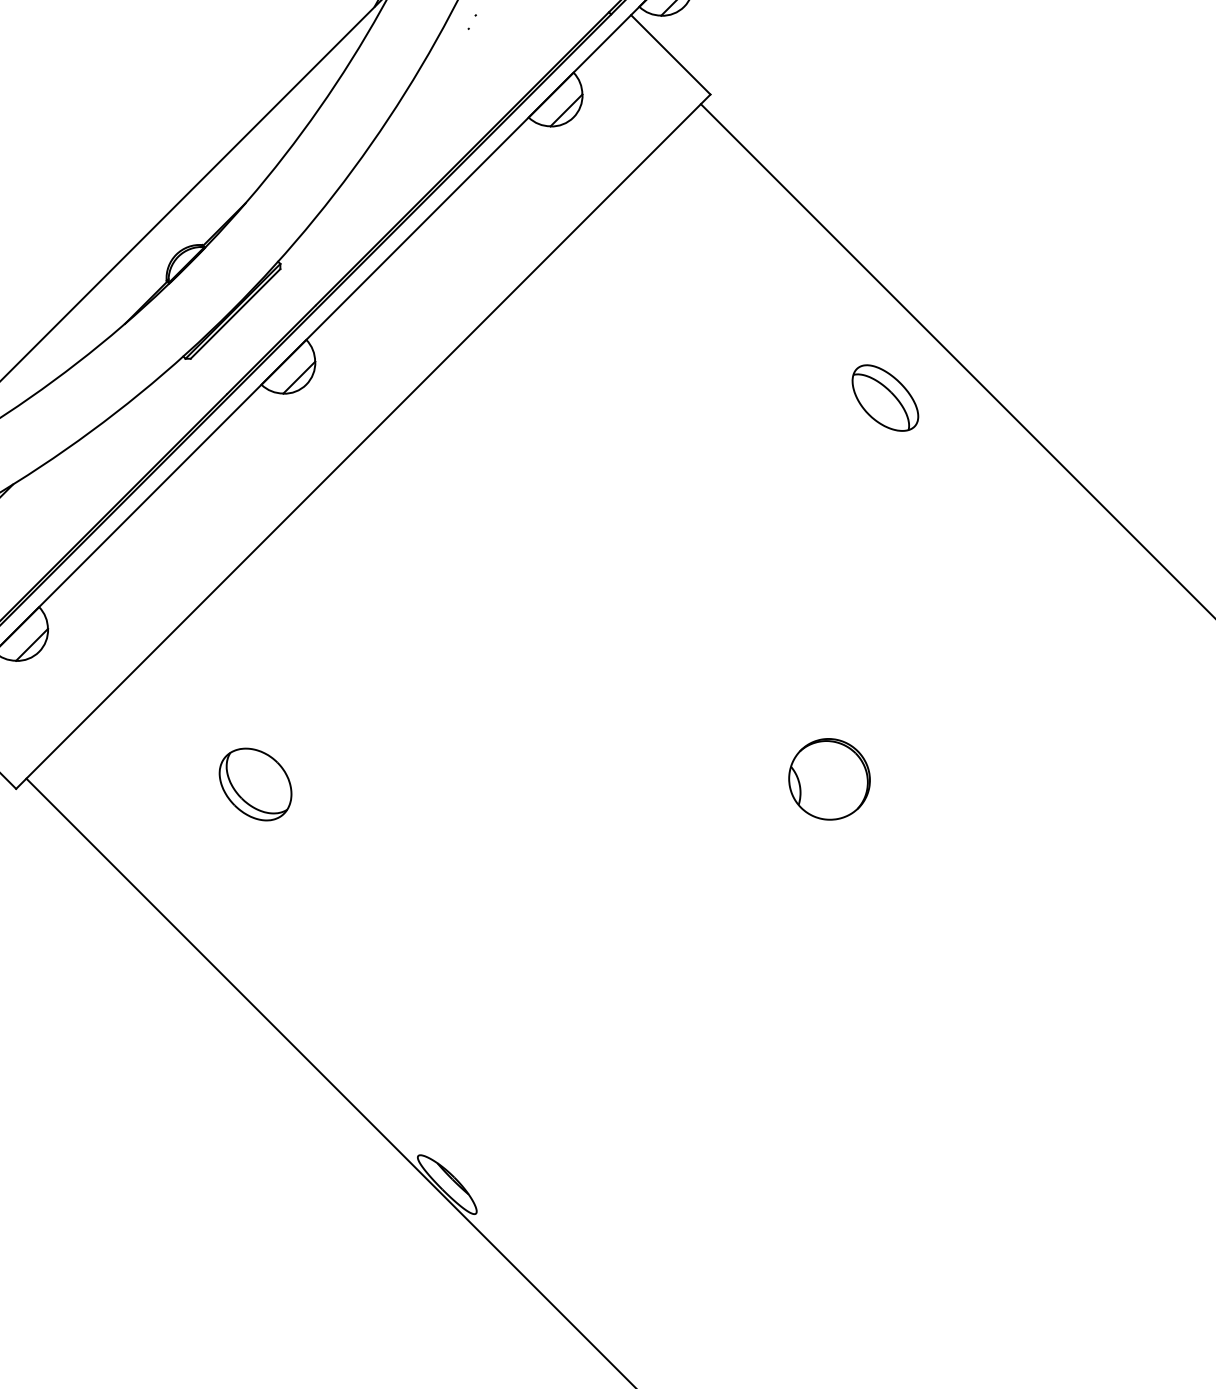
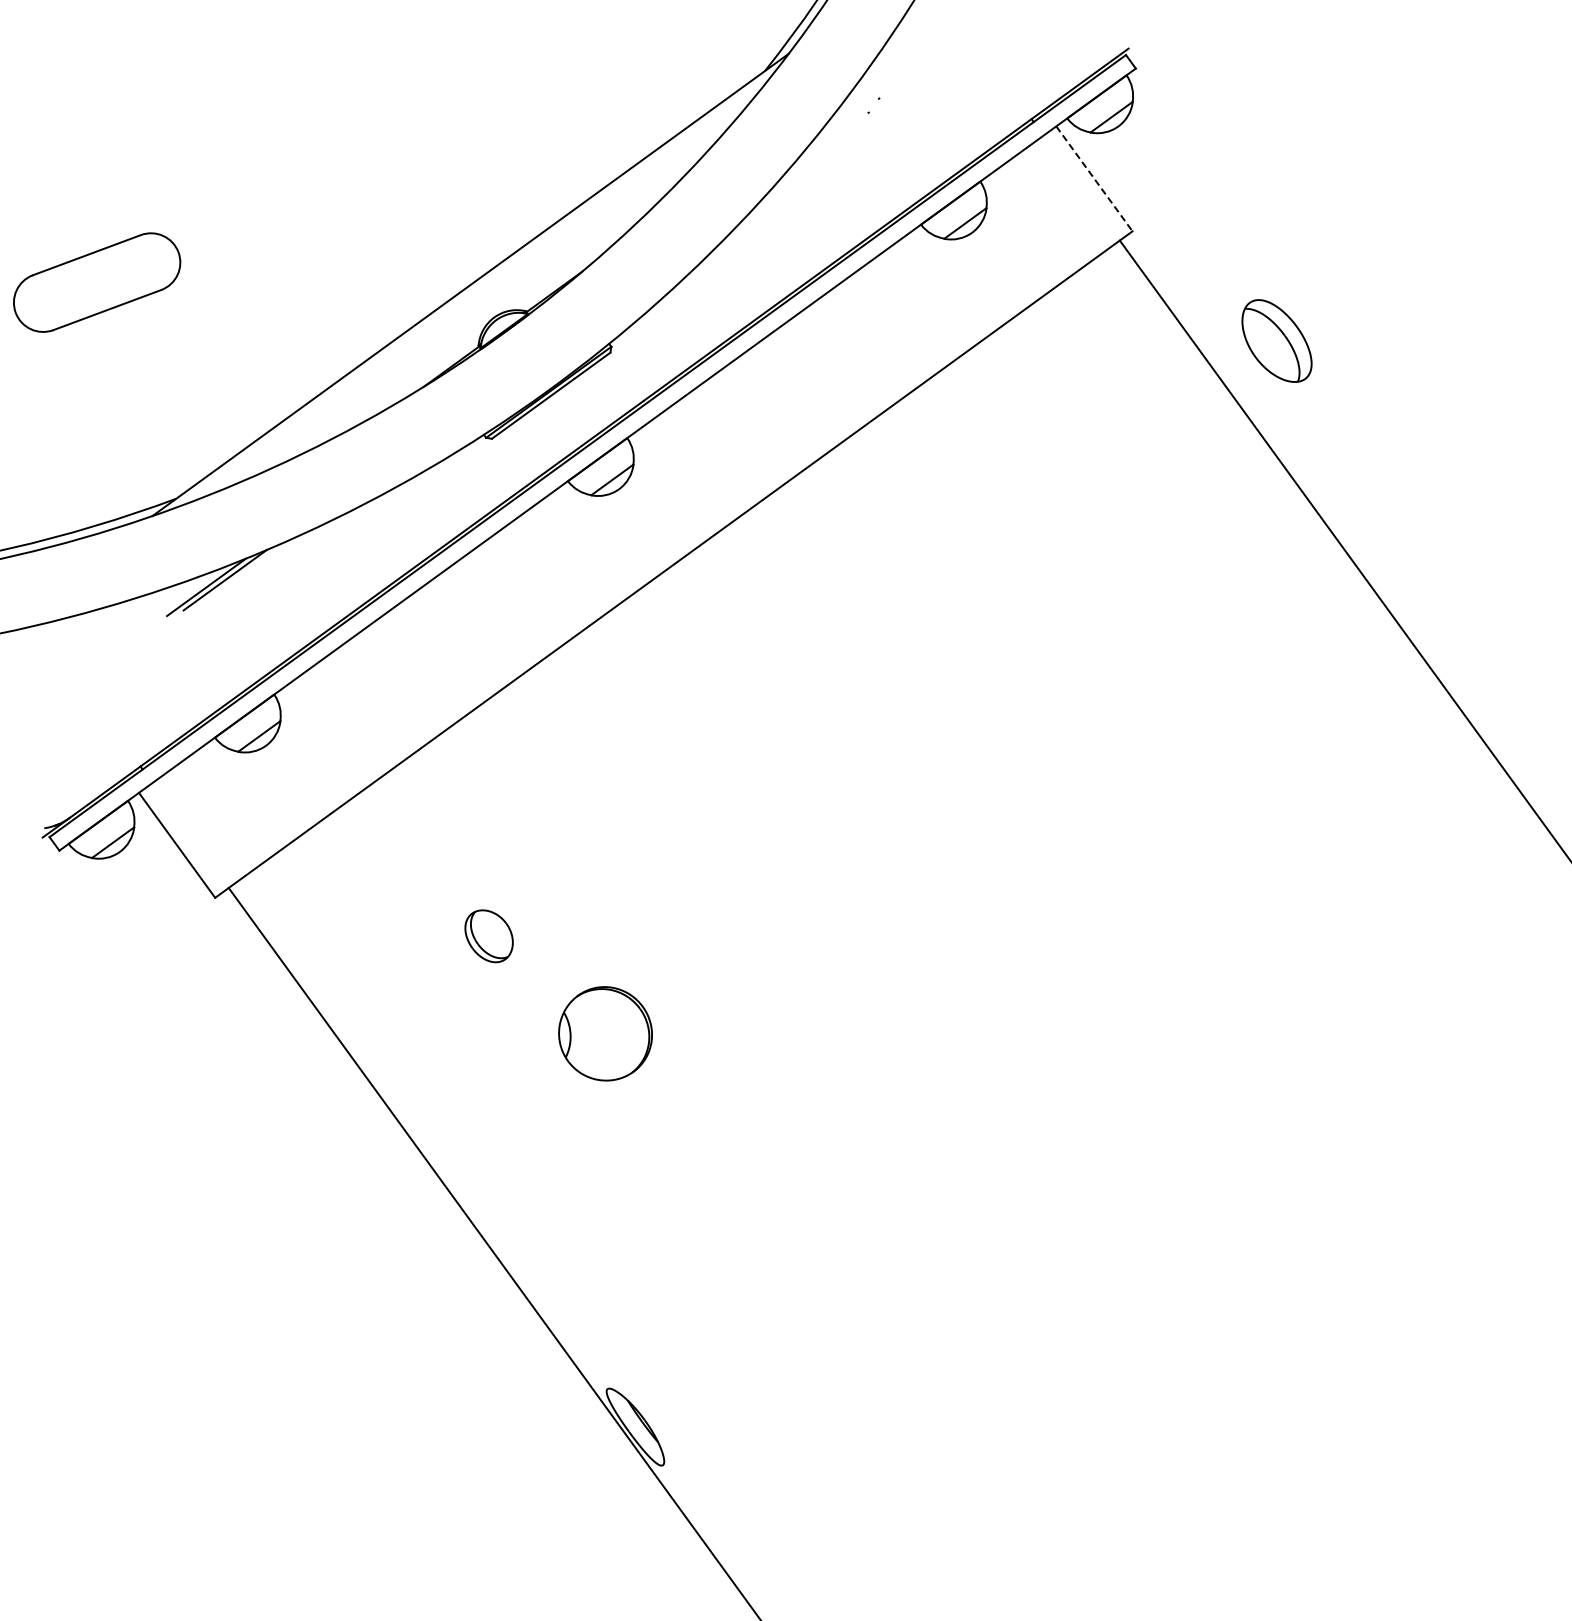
line: (670, 54) -> (1094, 178), solid -> dashed
part: (884, 397) -> (1276, 340), moved
part: (829, 779) -> (605, 1033), moved
part: (255, 784) -> (488, 936), size x0.6

